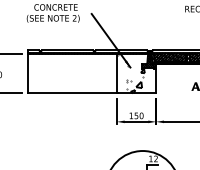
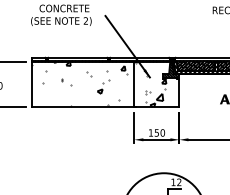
hatch: (69, 73) -> (79, 84), added

